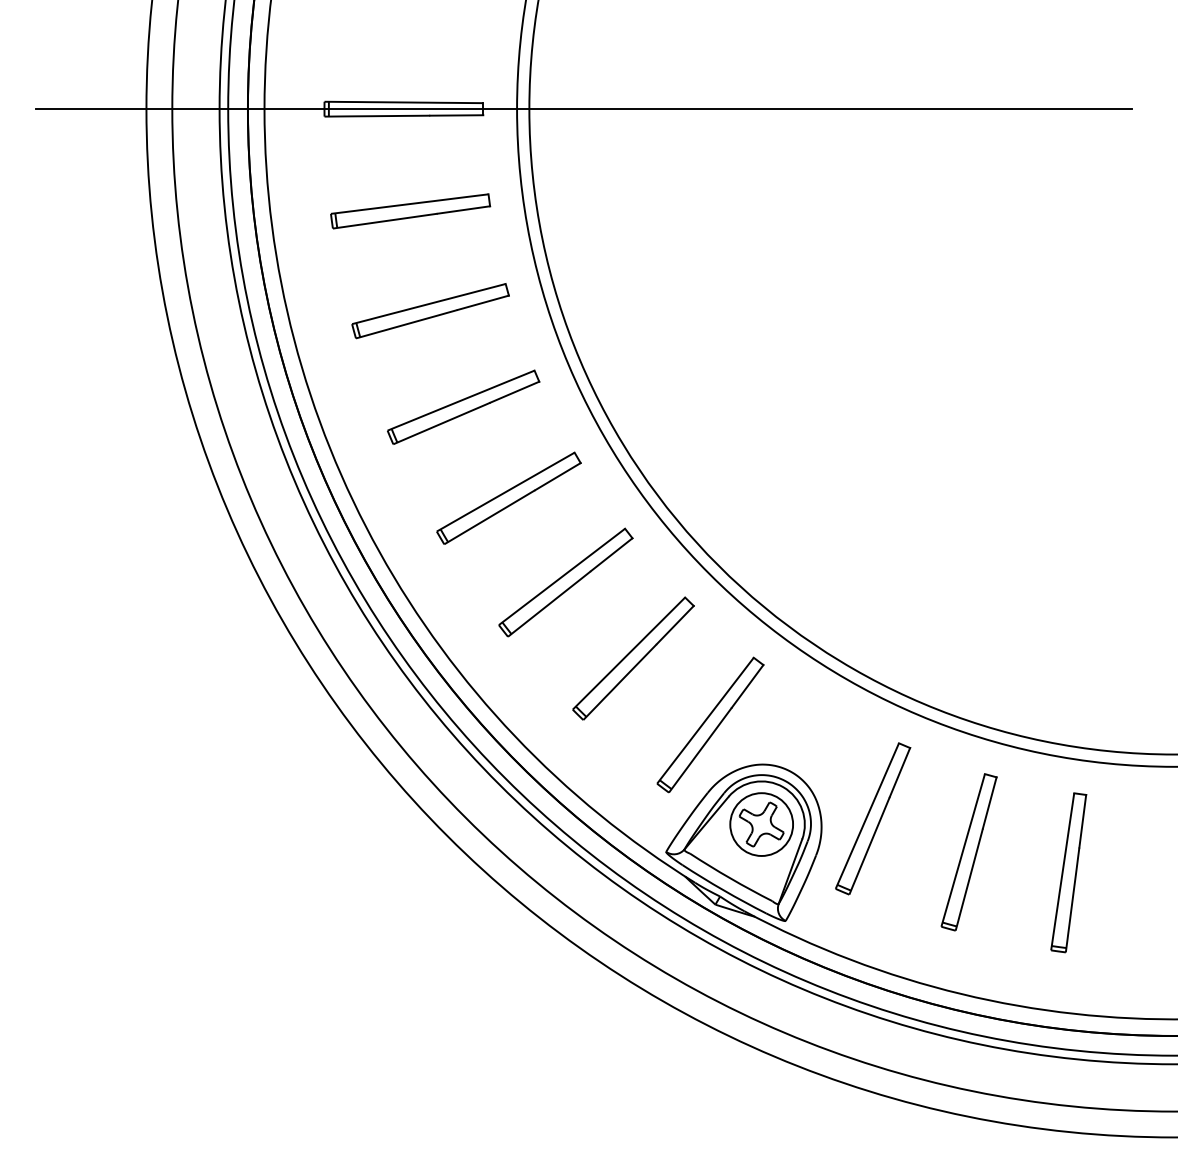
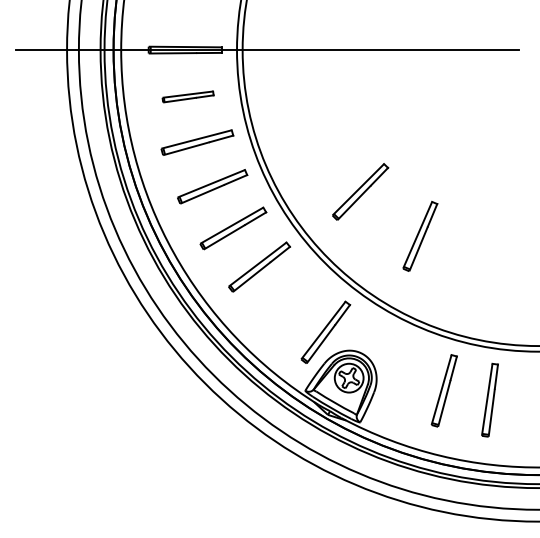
part: (409, 210) -> (187, 96), size x0.7
part: (633, 657) -> (360, 191), moved
part: (873, 816) -> (420, 235), moved

